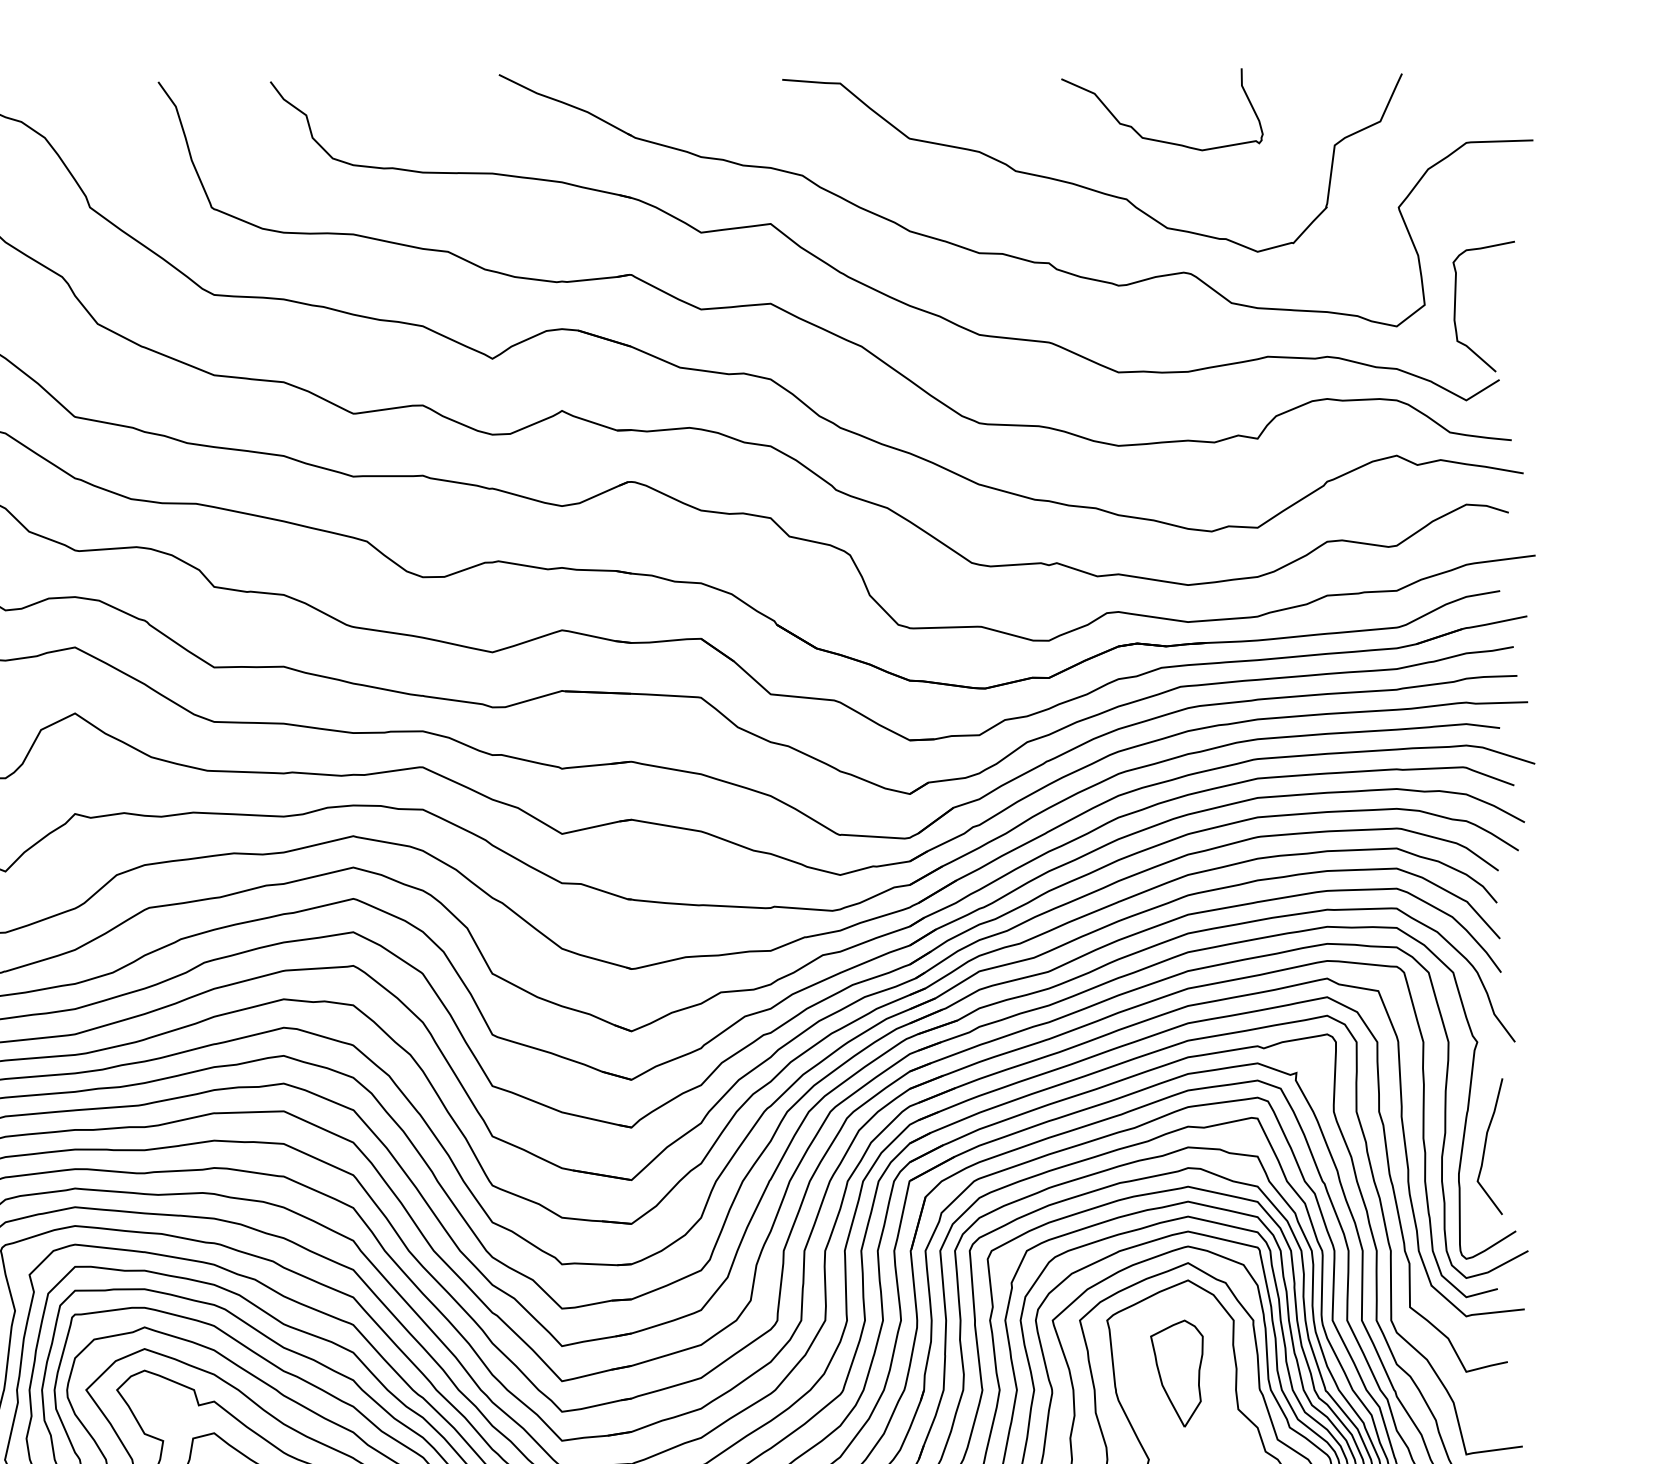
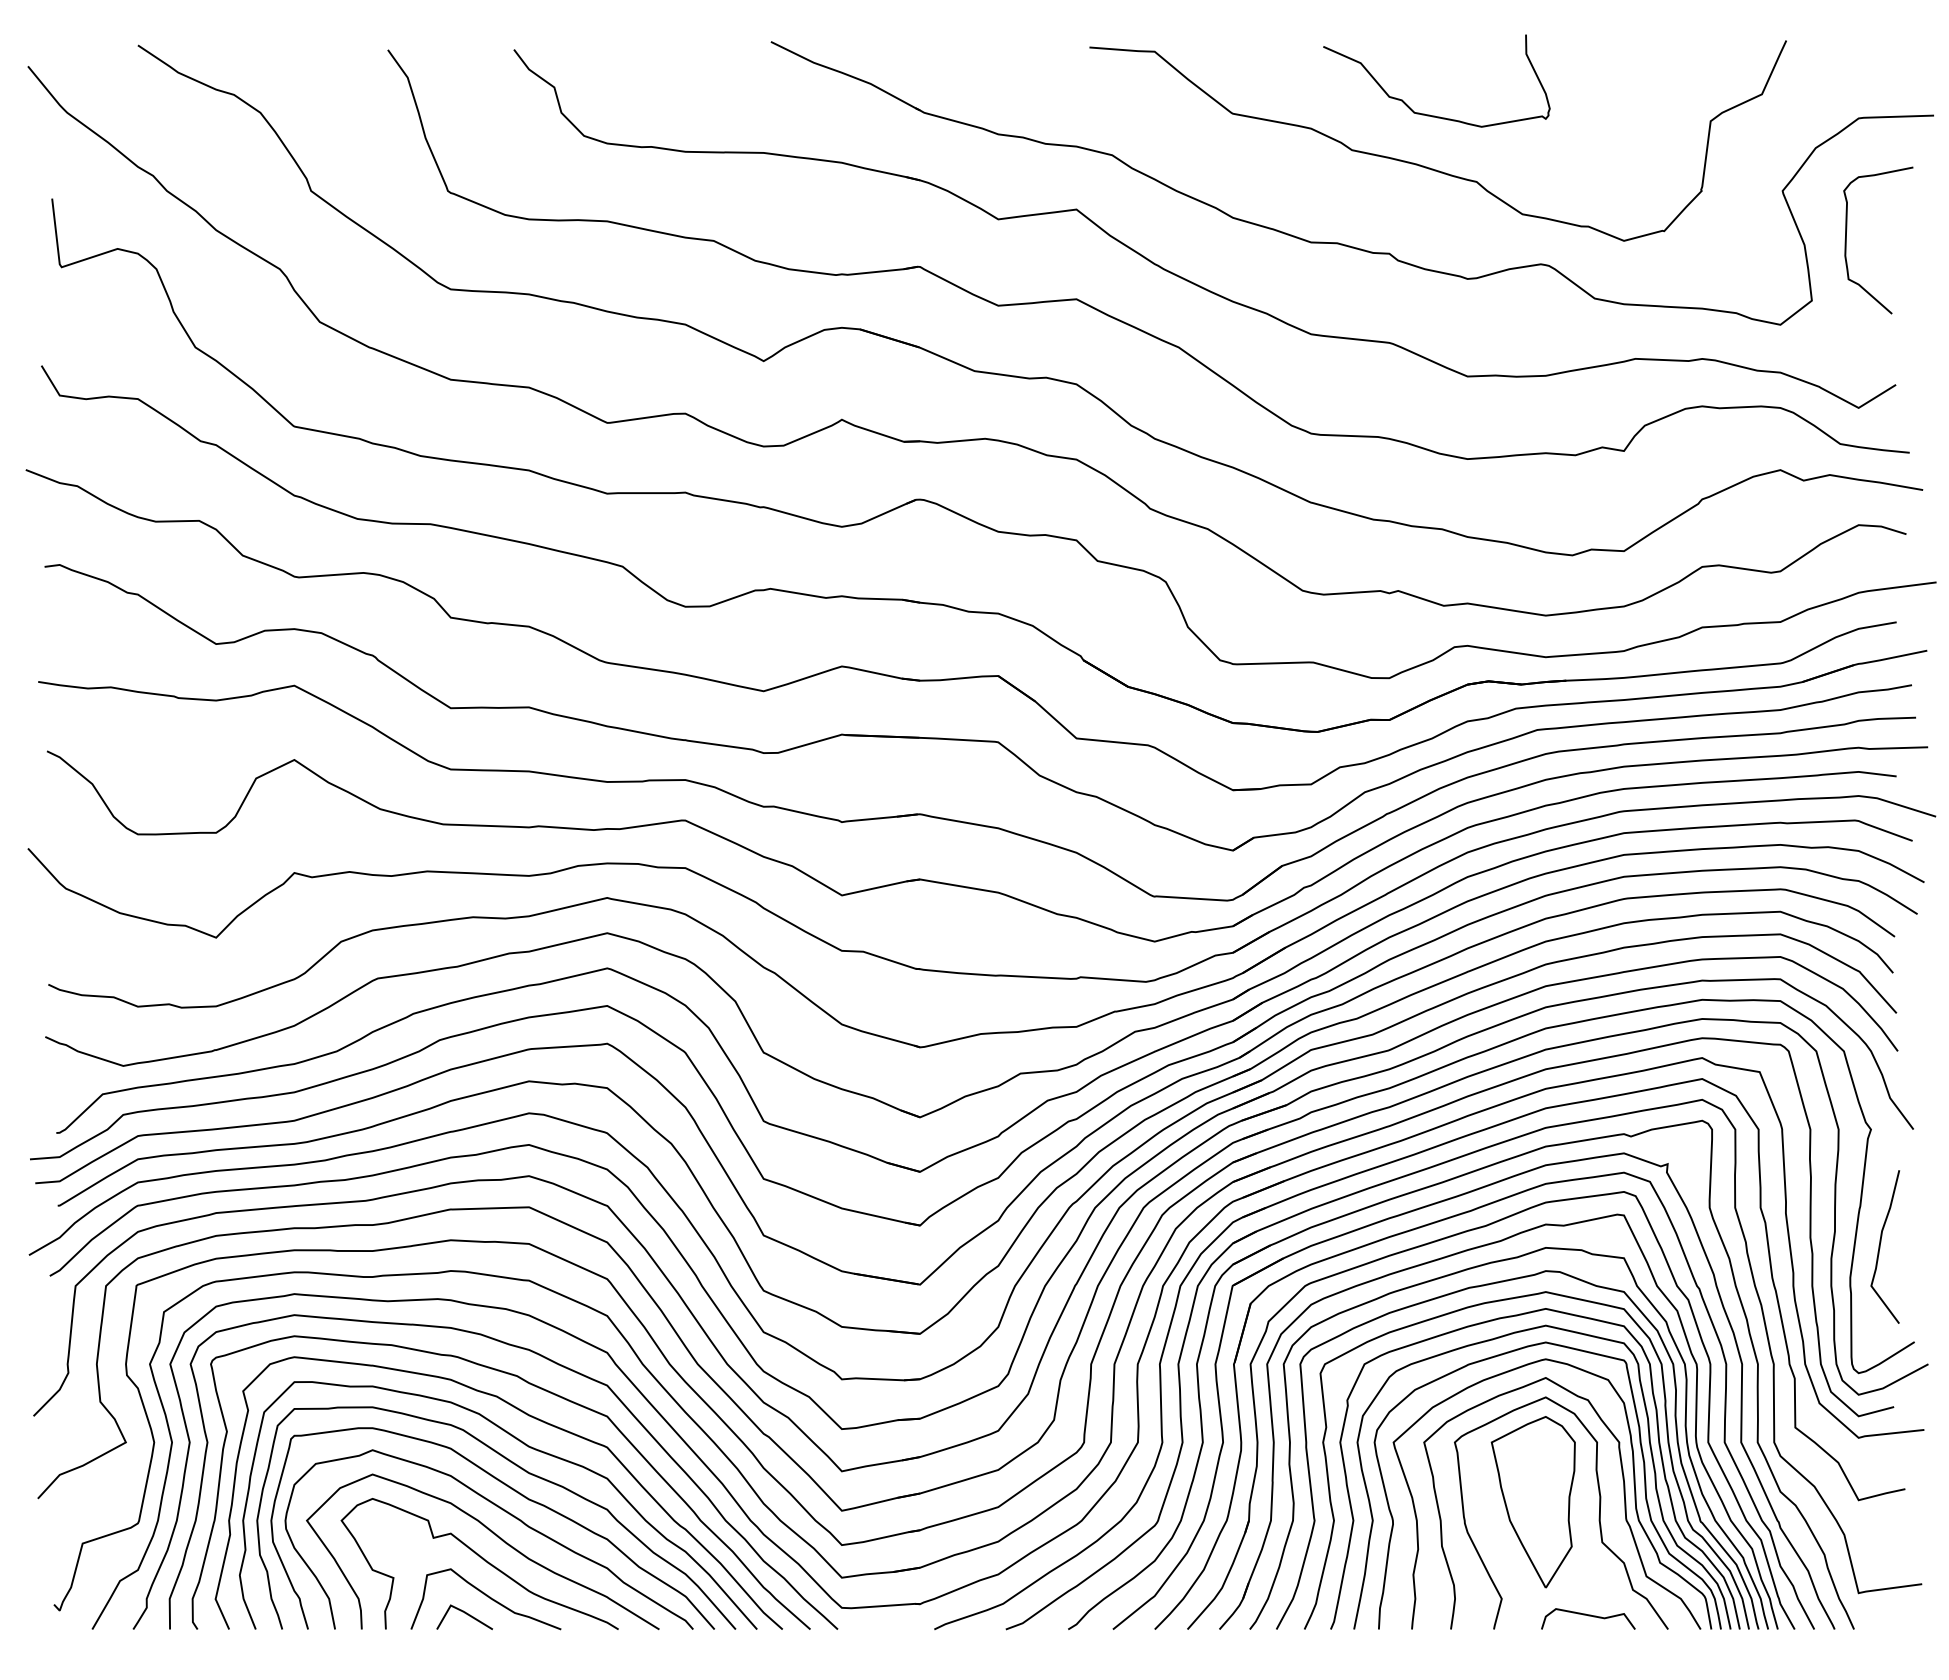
curve: (1155, 139) -> (1429, 114), moved
curve: (1455, 306) -> (1846, 240), moved
part: (1176, 1373) -> (1532, 1502), size x1.43

